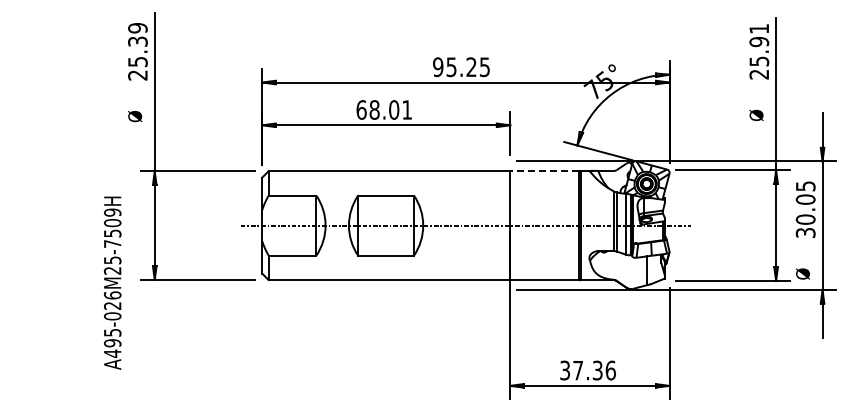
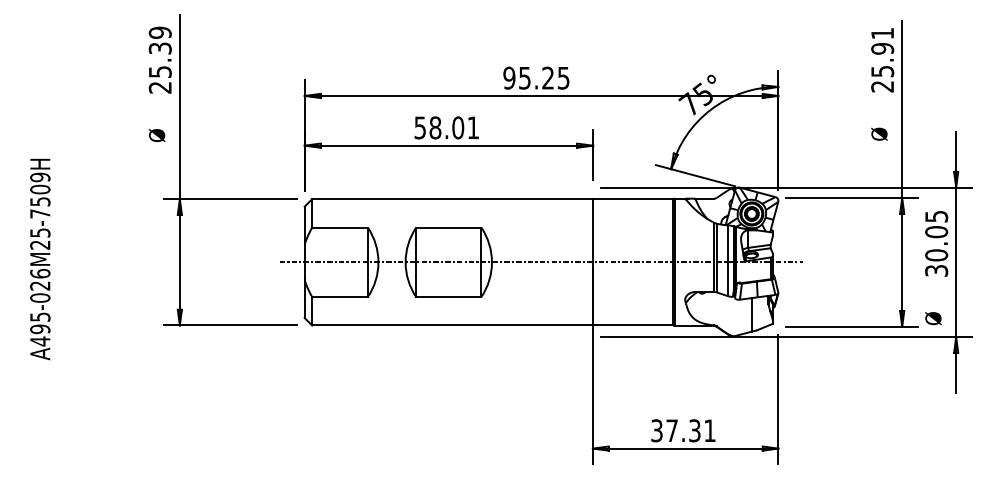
text: (361, 109) -> (420, 127), 68.01 -> 58.01
line: (544, 171) -> (632, 199), dashed -> solid
text: (112, 282) -> (40, 258), moved
text: (610, 370) -> (709, 430), 37.36 -> 37.31

